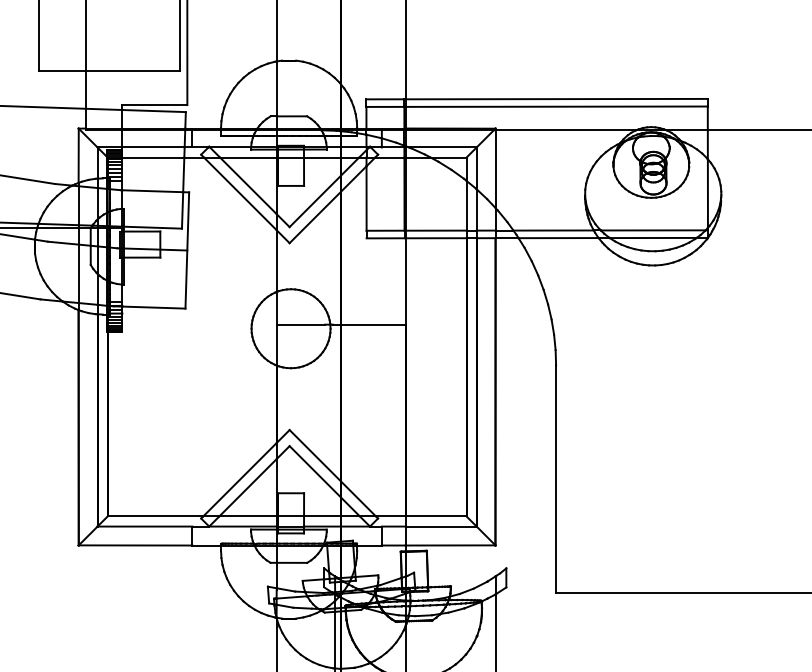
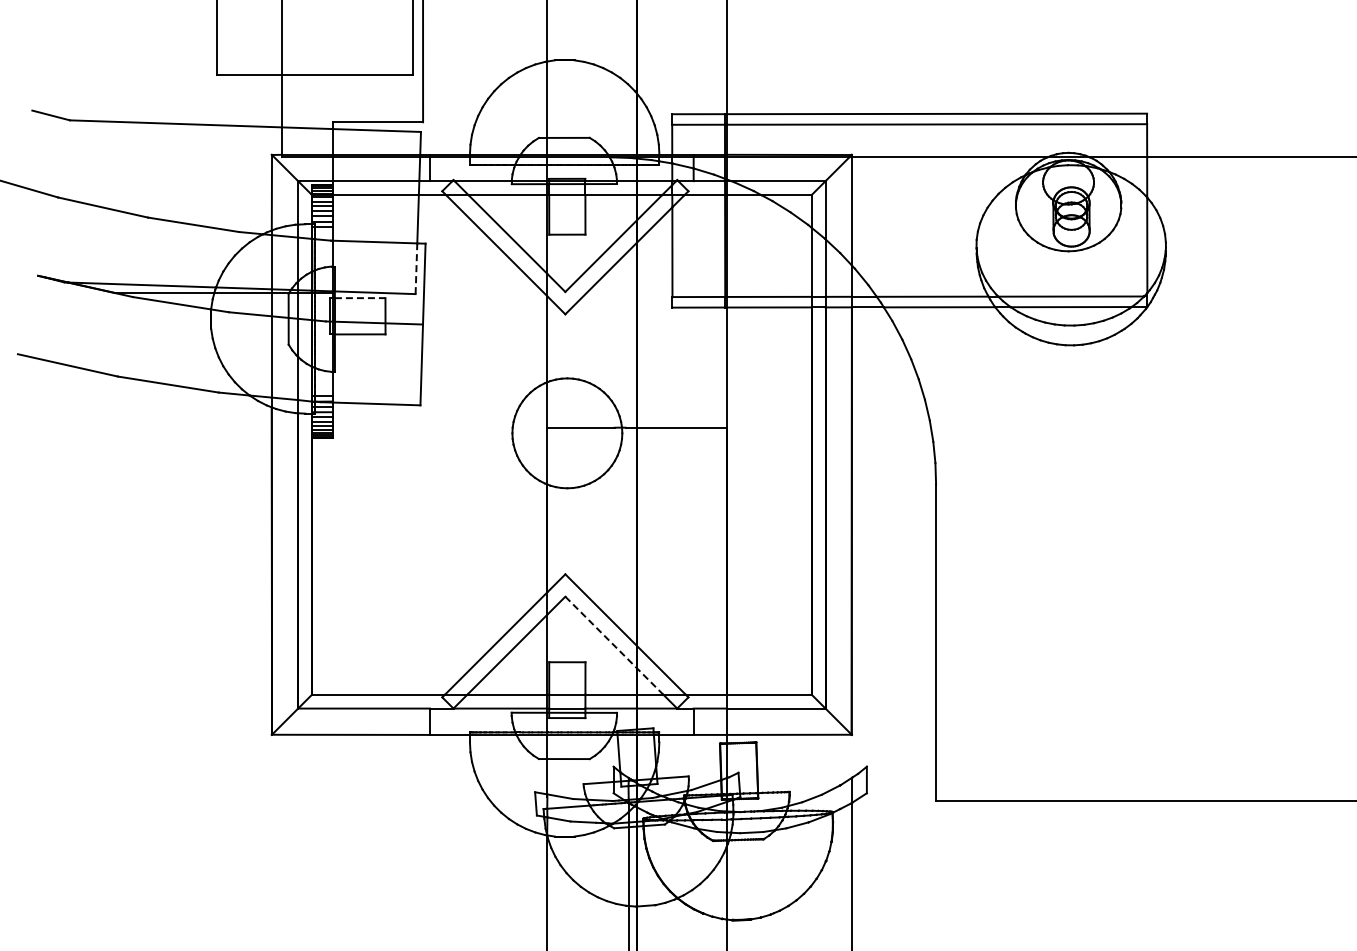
line: (182, 210) -> (416, 268), solid -> dashed
line: (142, 231) -> (360, 298), solid -> dashed
line: (324, 481) -> (614, 645), solid -> dashed

